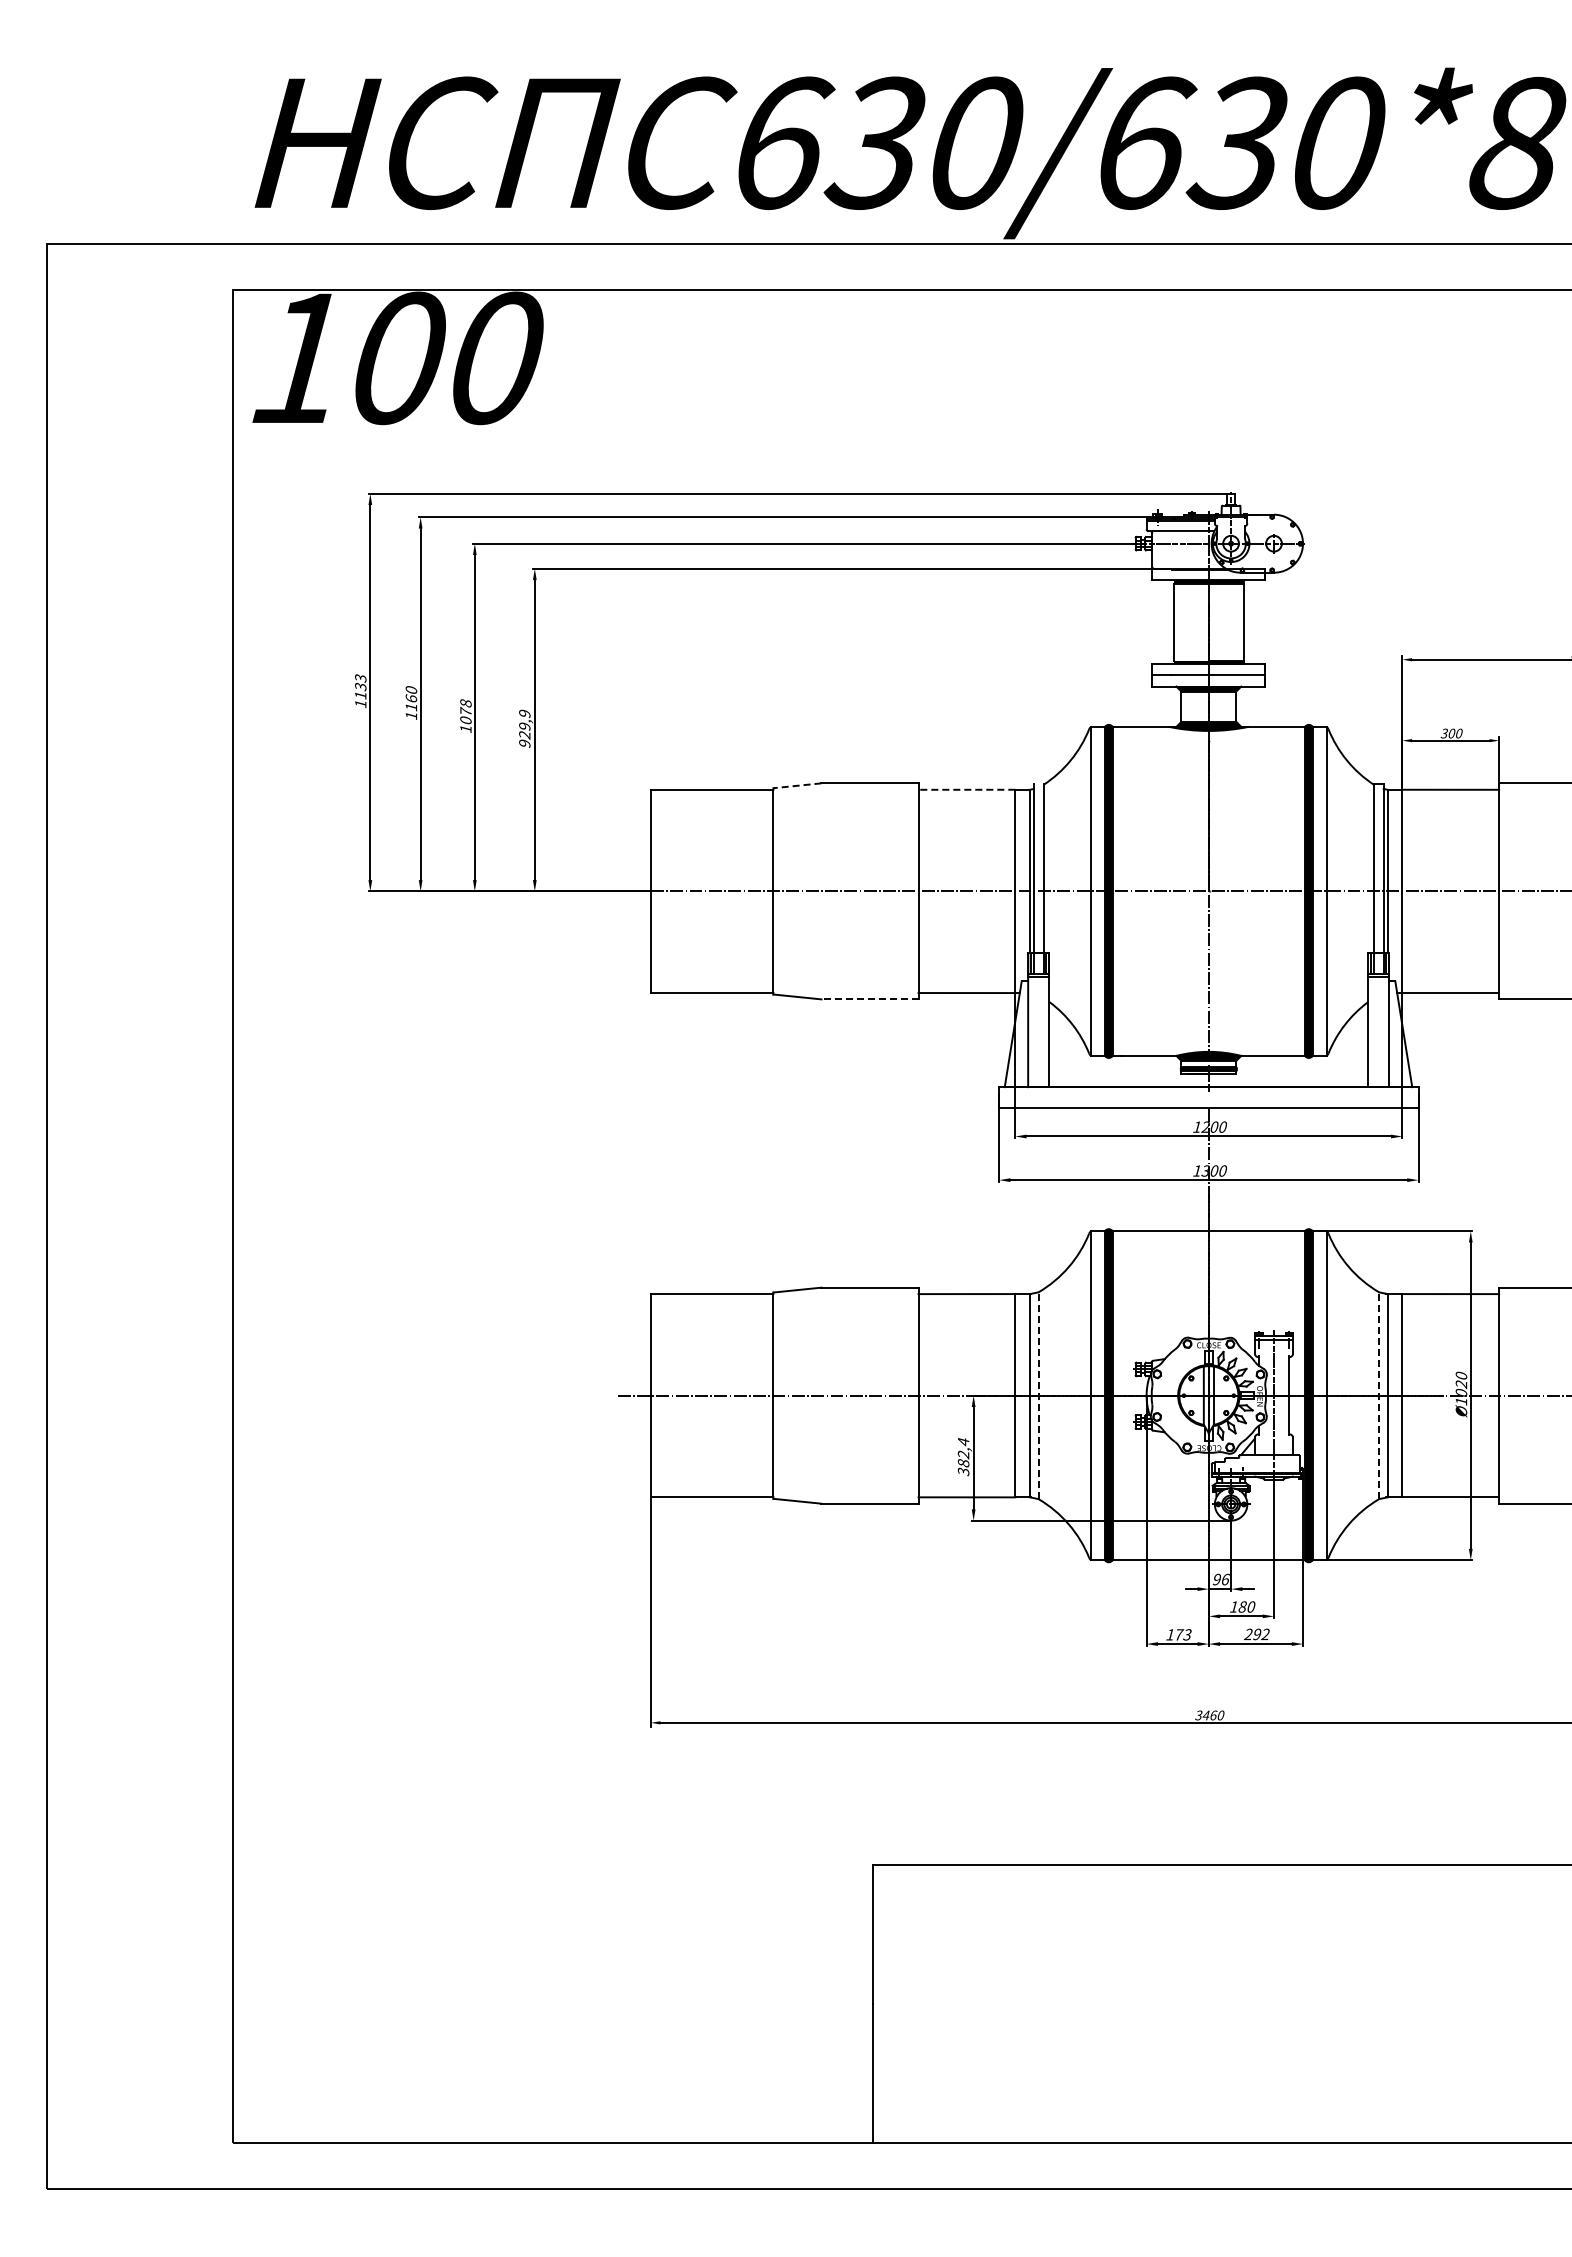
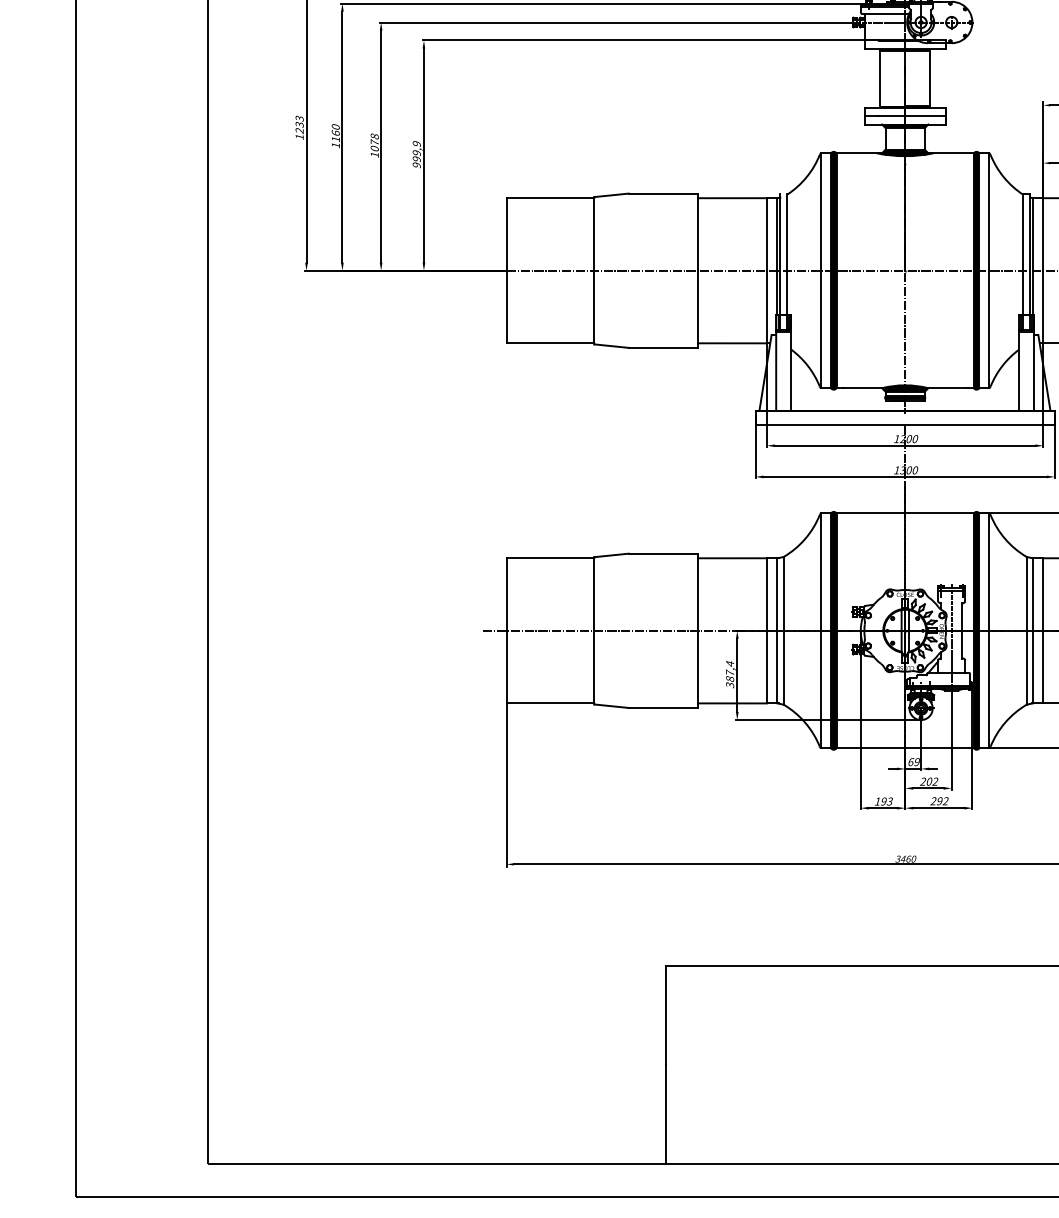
text: (360, 695) -> (299, 130), 1133 -> 1233
text: (524, 735) -> (416, 159), 929,9 -> 999,9
line: (796, 785) -> (610, 195), dashed -> solid
line: (966, 789) -> (732, 198), dashed -> solid
line: (870, 999) -> (663, 347), dashed -> solid
line: (1038, 1395) -> (783, 630), dashed -> solid
line: (1379, 1395) -> (1027, 630), dashed -> solid
text: (963, 1454) -> (730, 672), 382,4 -> 387,4
text: (1220, 1579) -> (913, 762), 96 -> 69
text: (1242, 1606) -> (929, 781), 180 -> 202
text: (1179, 1634) -> (884, 801), 173 -> 193

